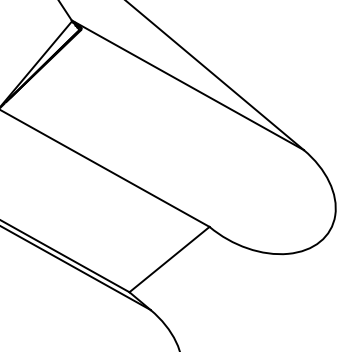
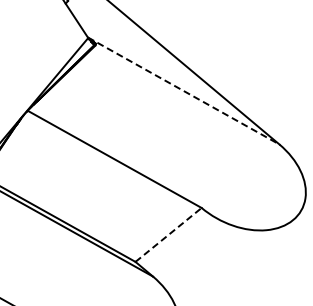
line: (187, 84) -> (183, 90), solid -> dashed
line: (169, 259) -> (168, 234), solid -> dashed

